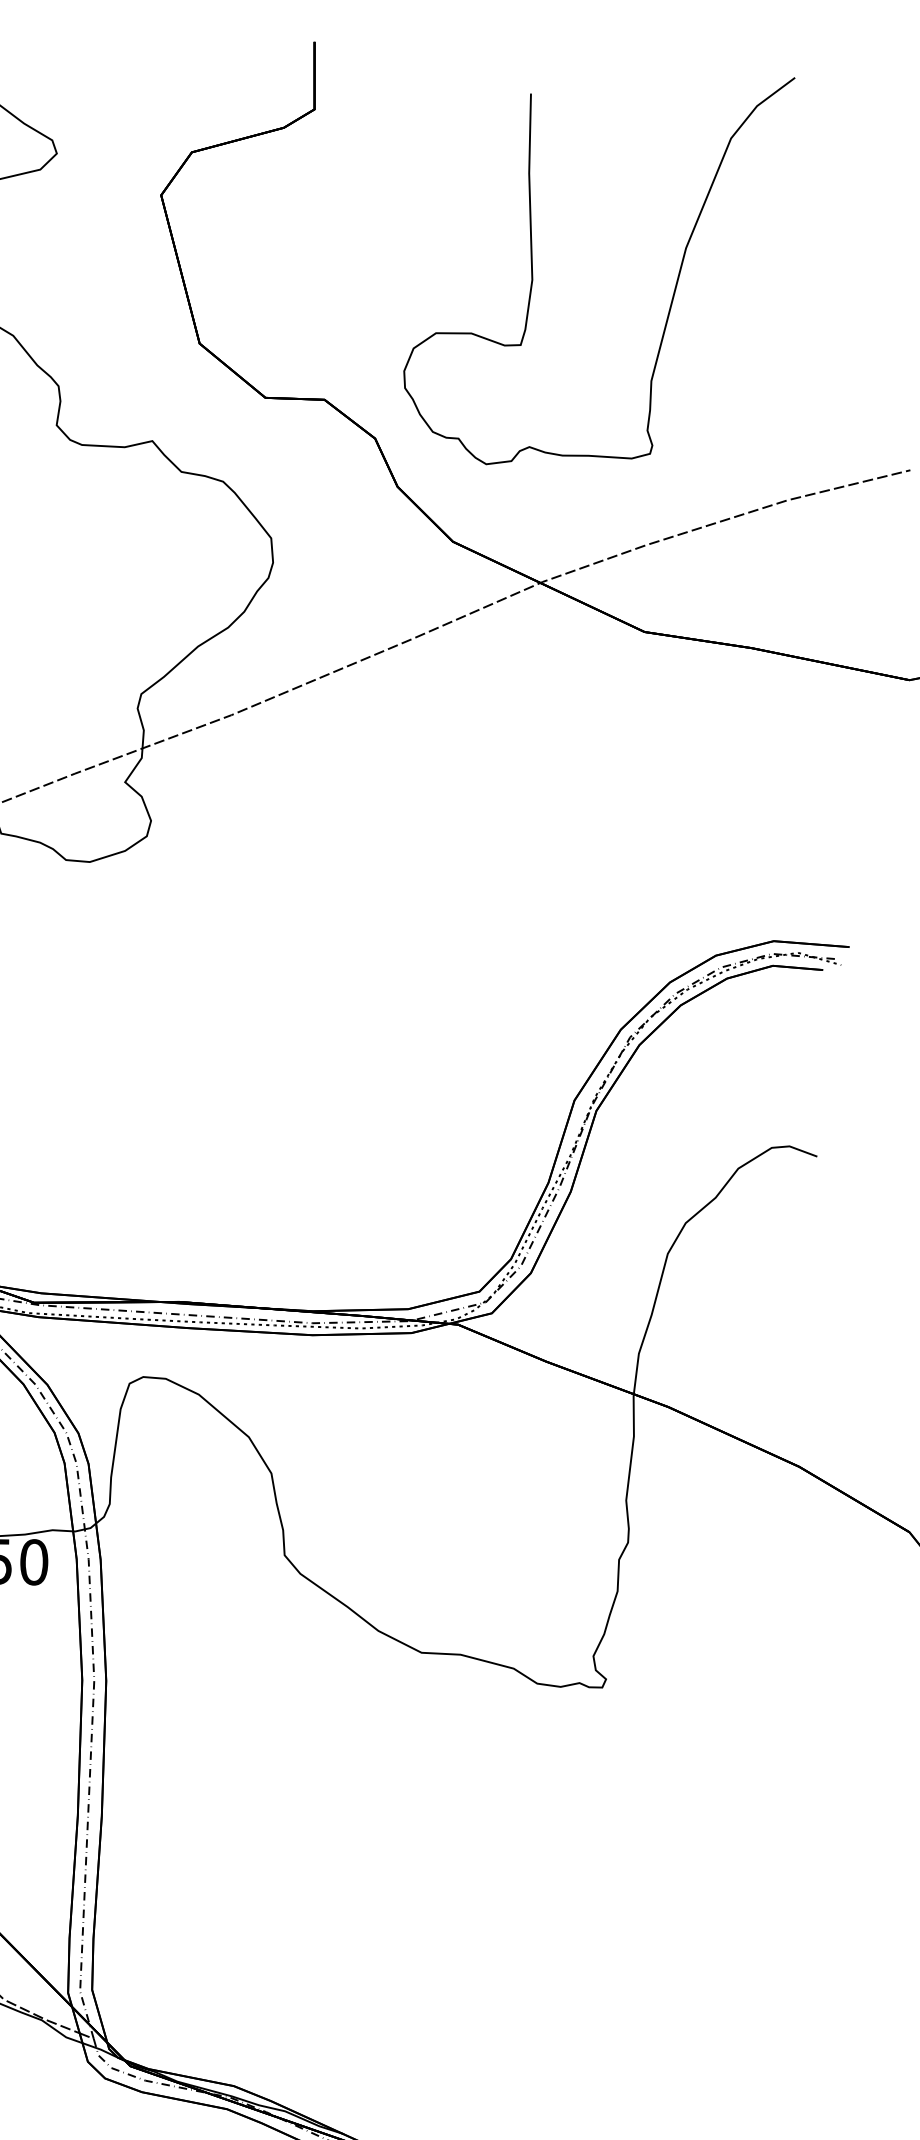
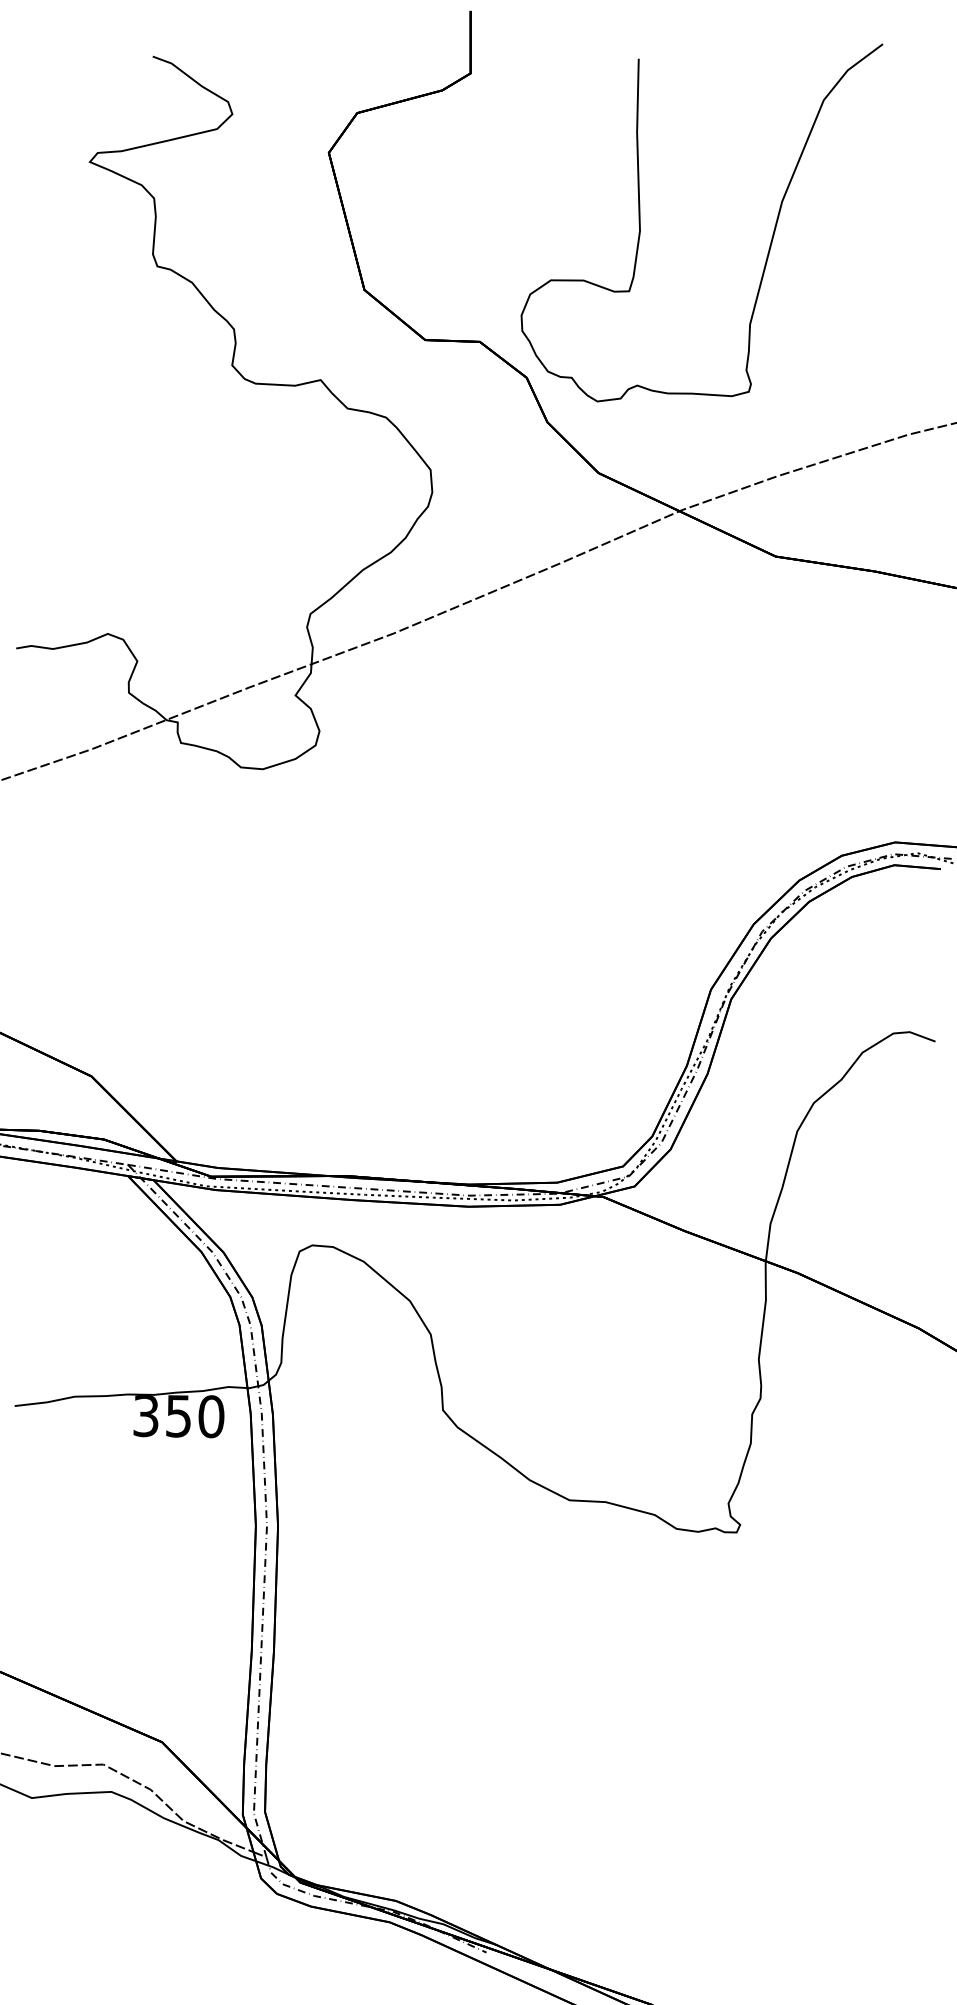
curve: (532, 270) -> (640, 222), moved

